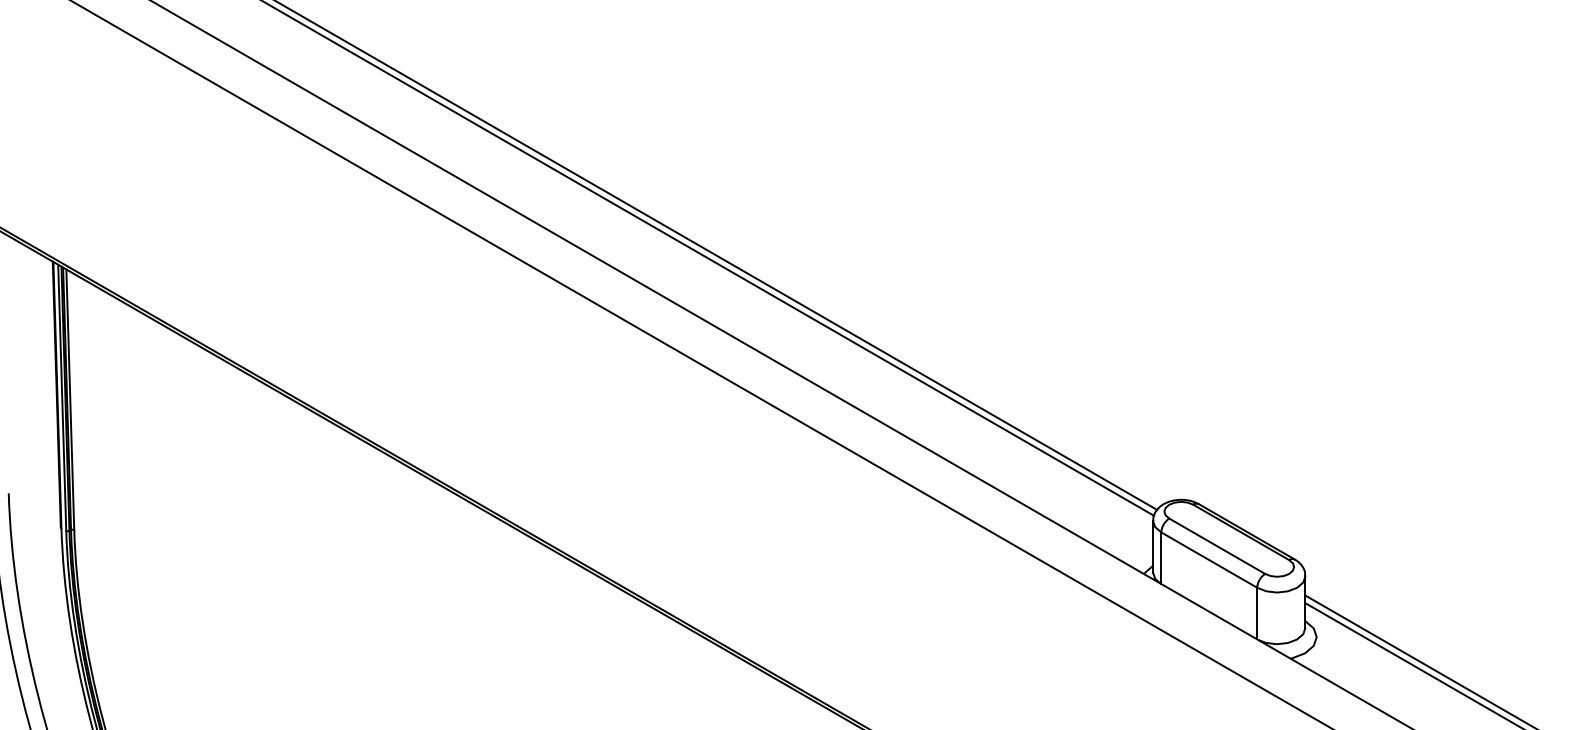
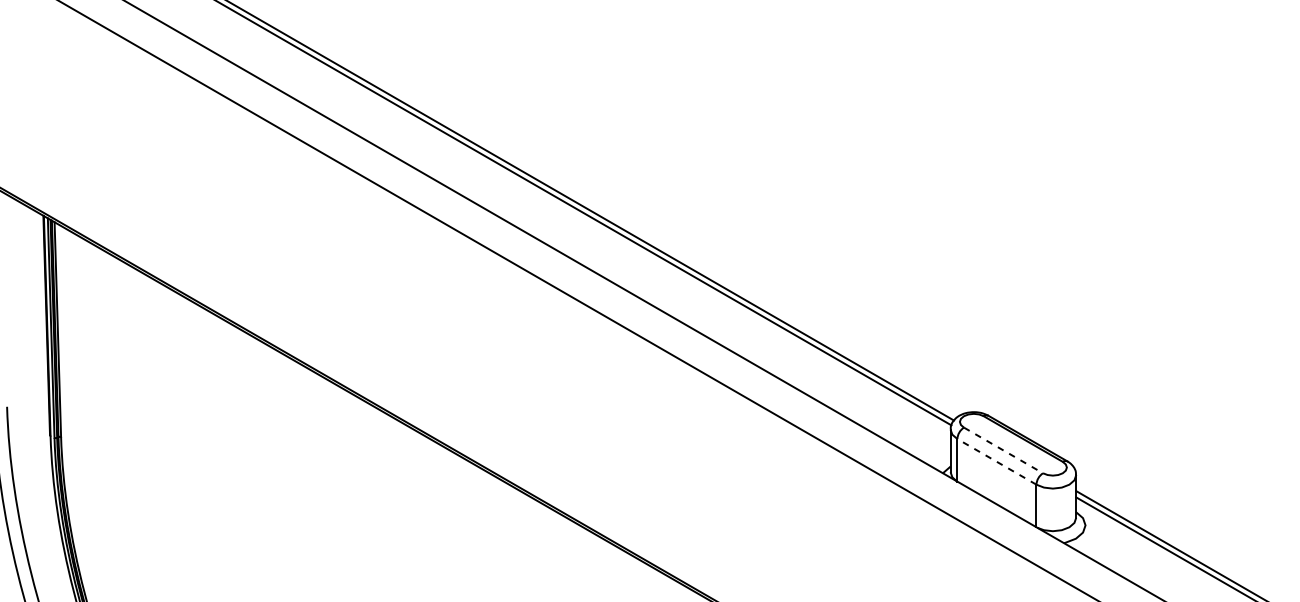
line: (1217, 546) -> (1003, 450), solid -> dashed
line: (1208, 559) -> (996, 461), solid -> dashed

